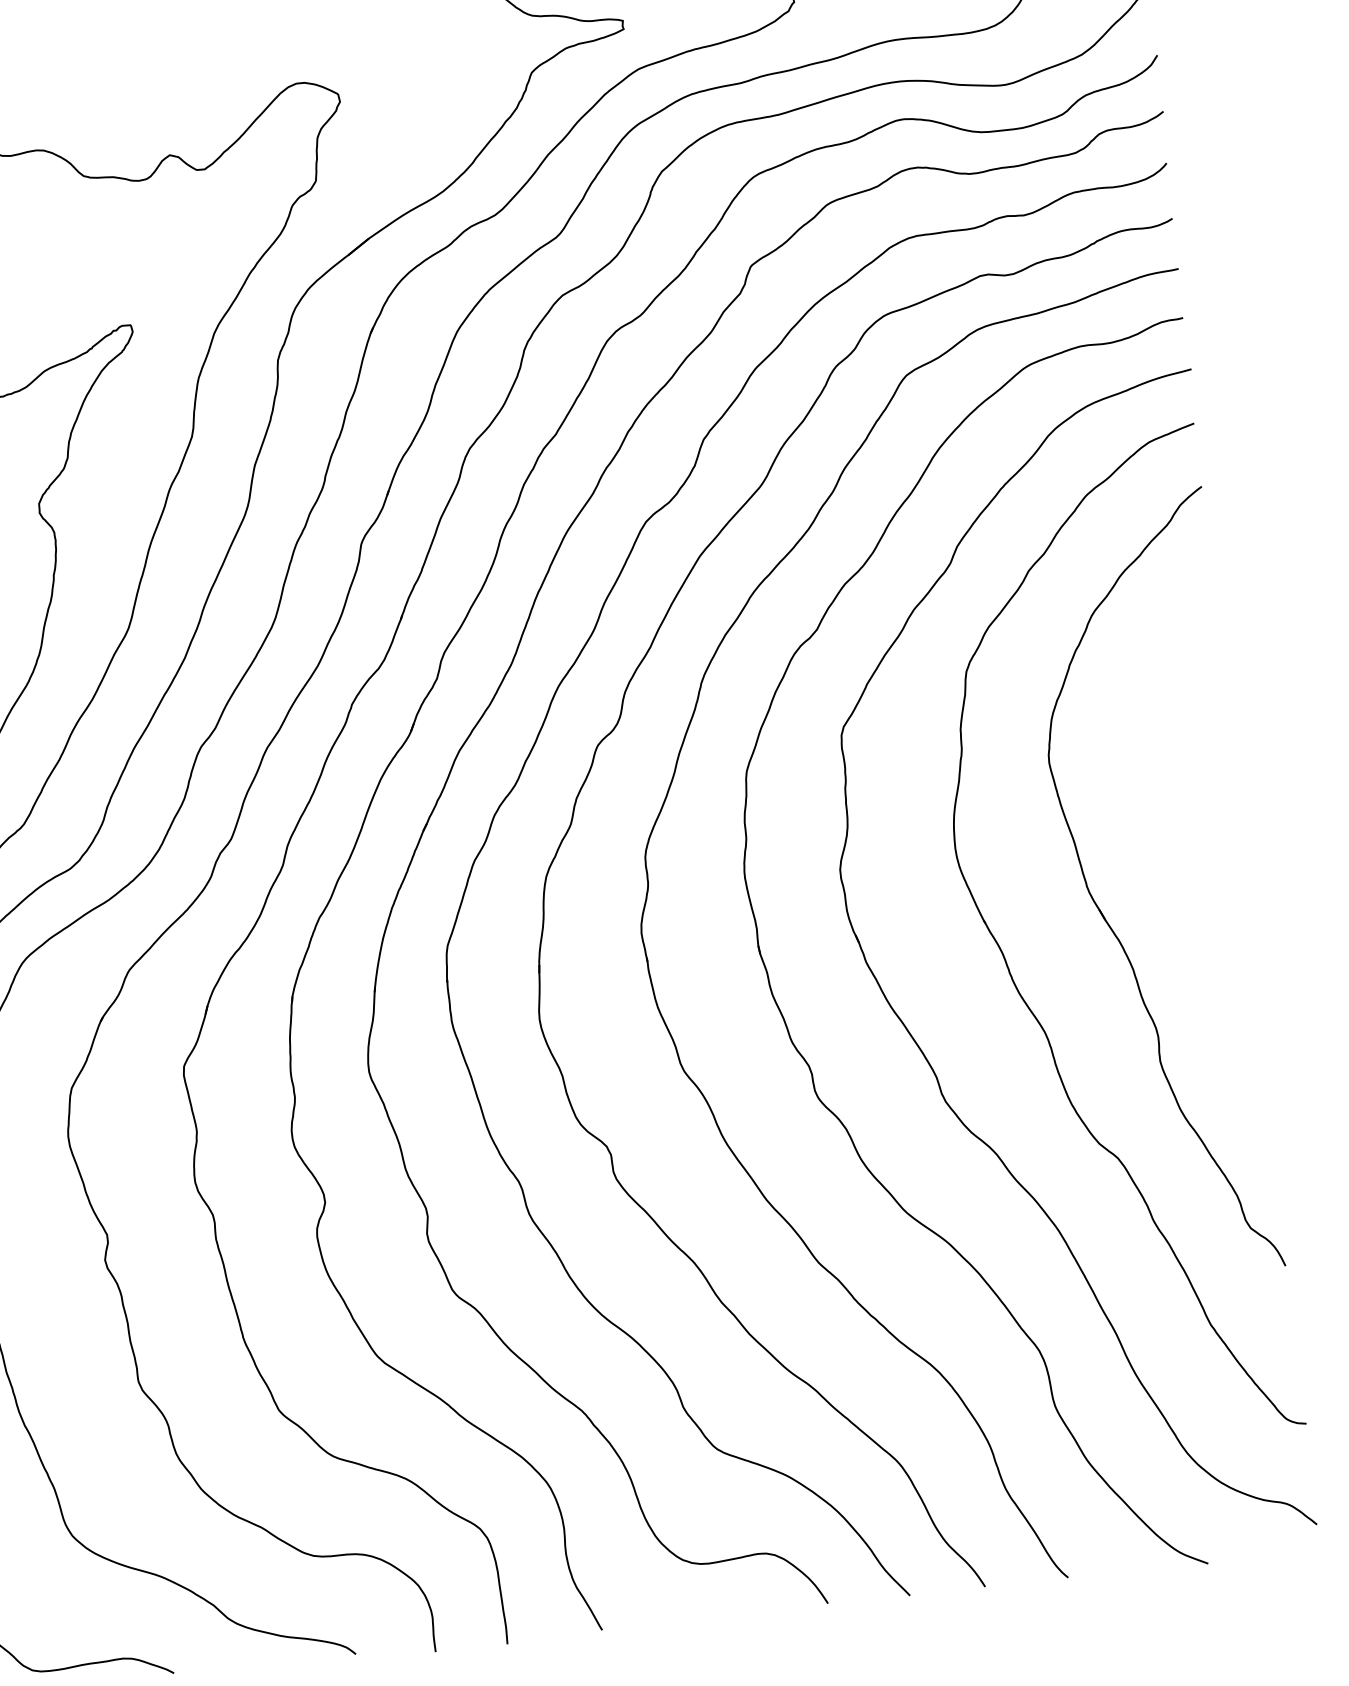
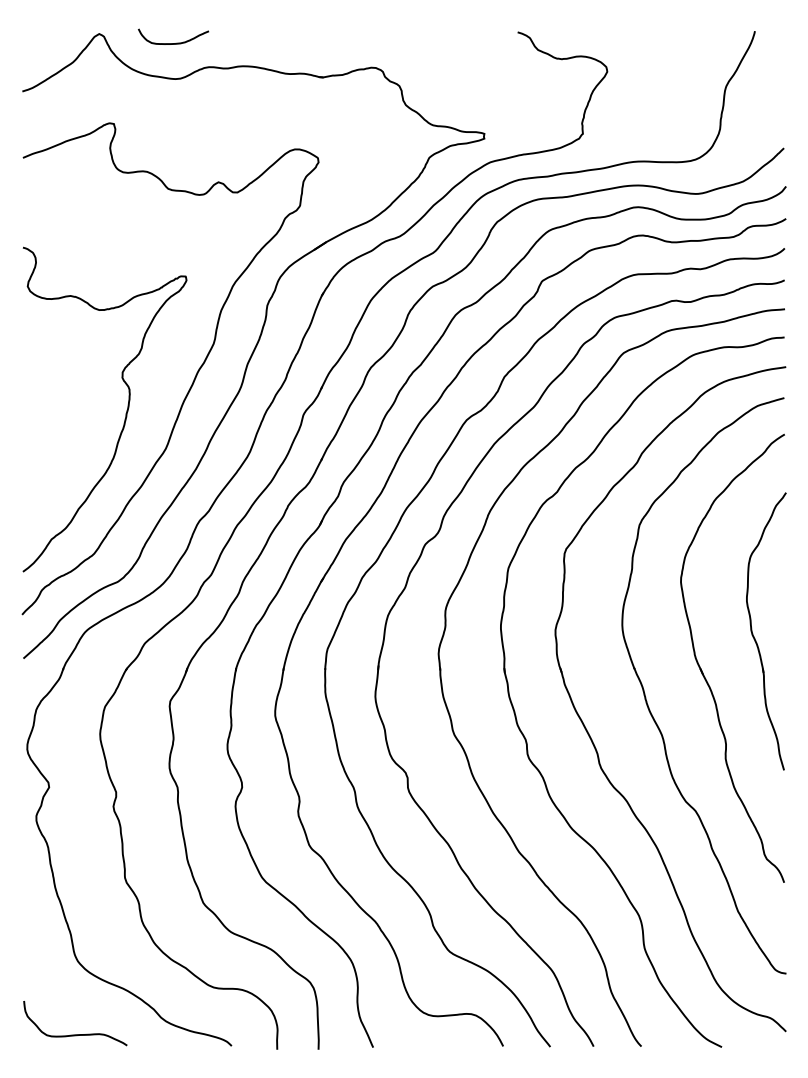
part: (1187, 843) -> (754, 636), added

